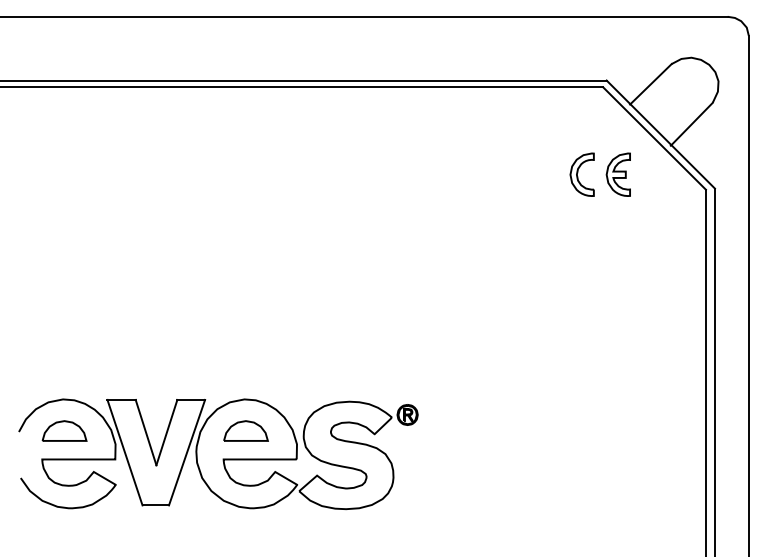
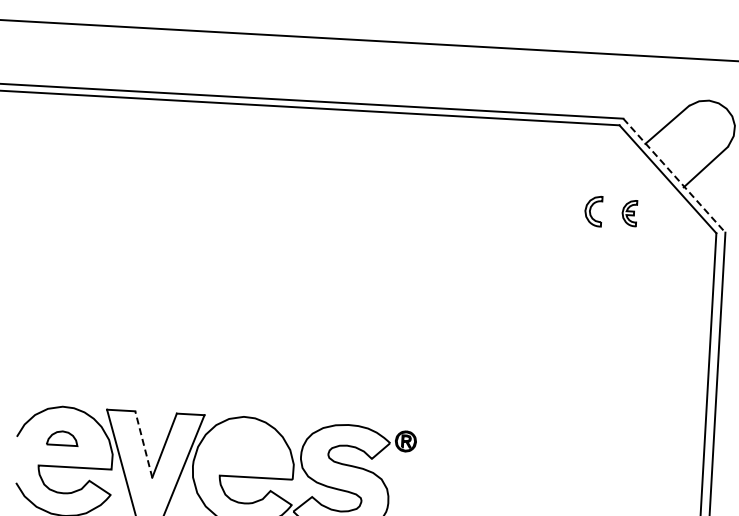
line: (660, 134) -> (674, 175), solid -> dashed
part: (581, 174) -> (592, 211), size x0.7
part: (617, 174) -> (628, 213), size x0.6
part: (64, 430) -> (62, 437), size x0.7
part: (245, 430) -> (243, 447), removed
line: (145, 432) -> (143, 444), solid -> dashed

